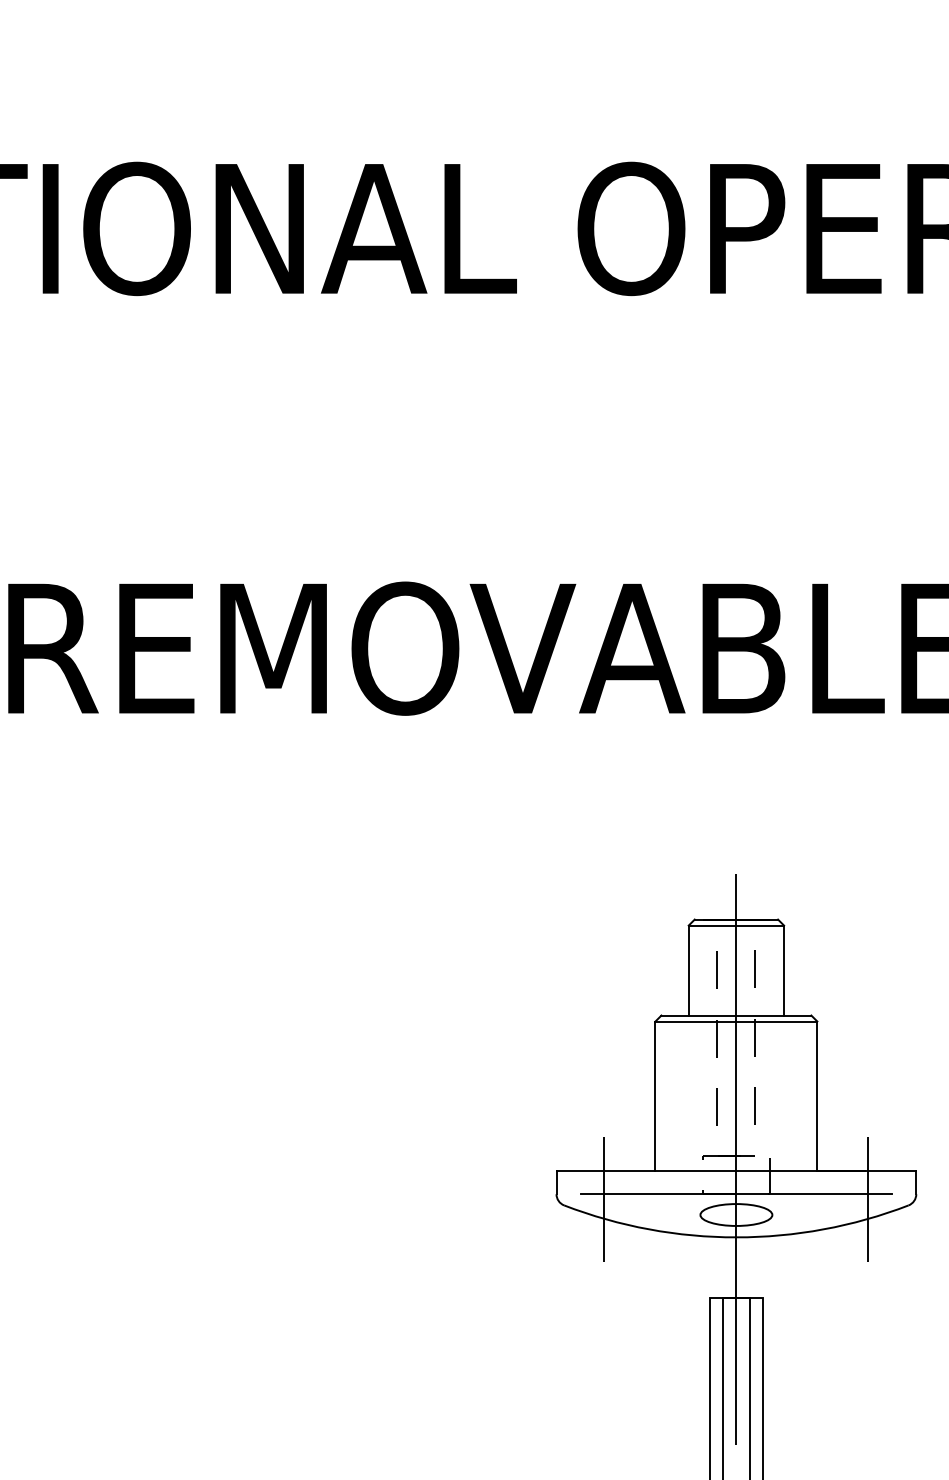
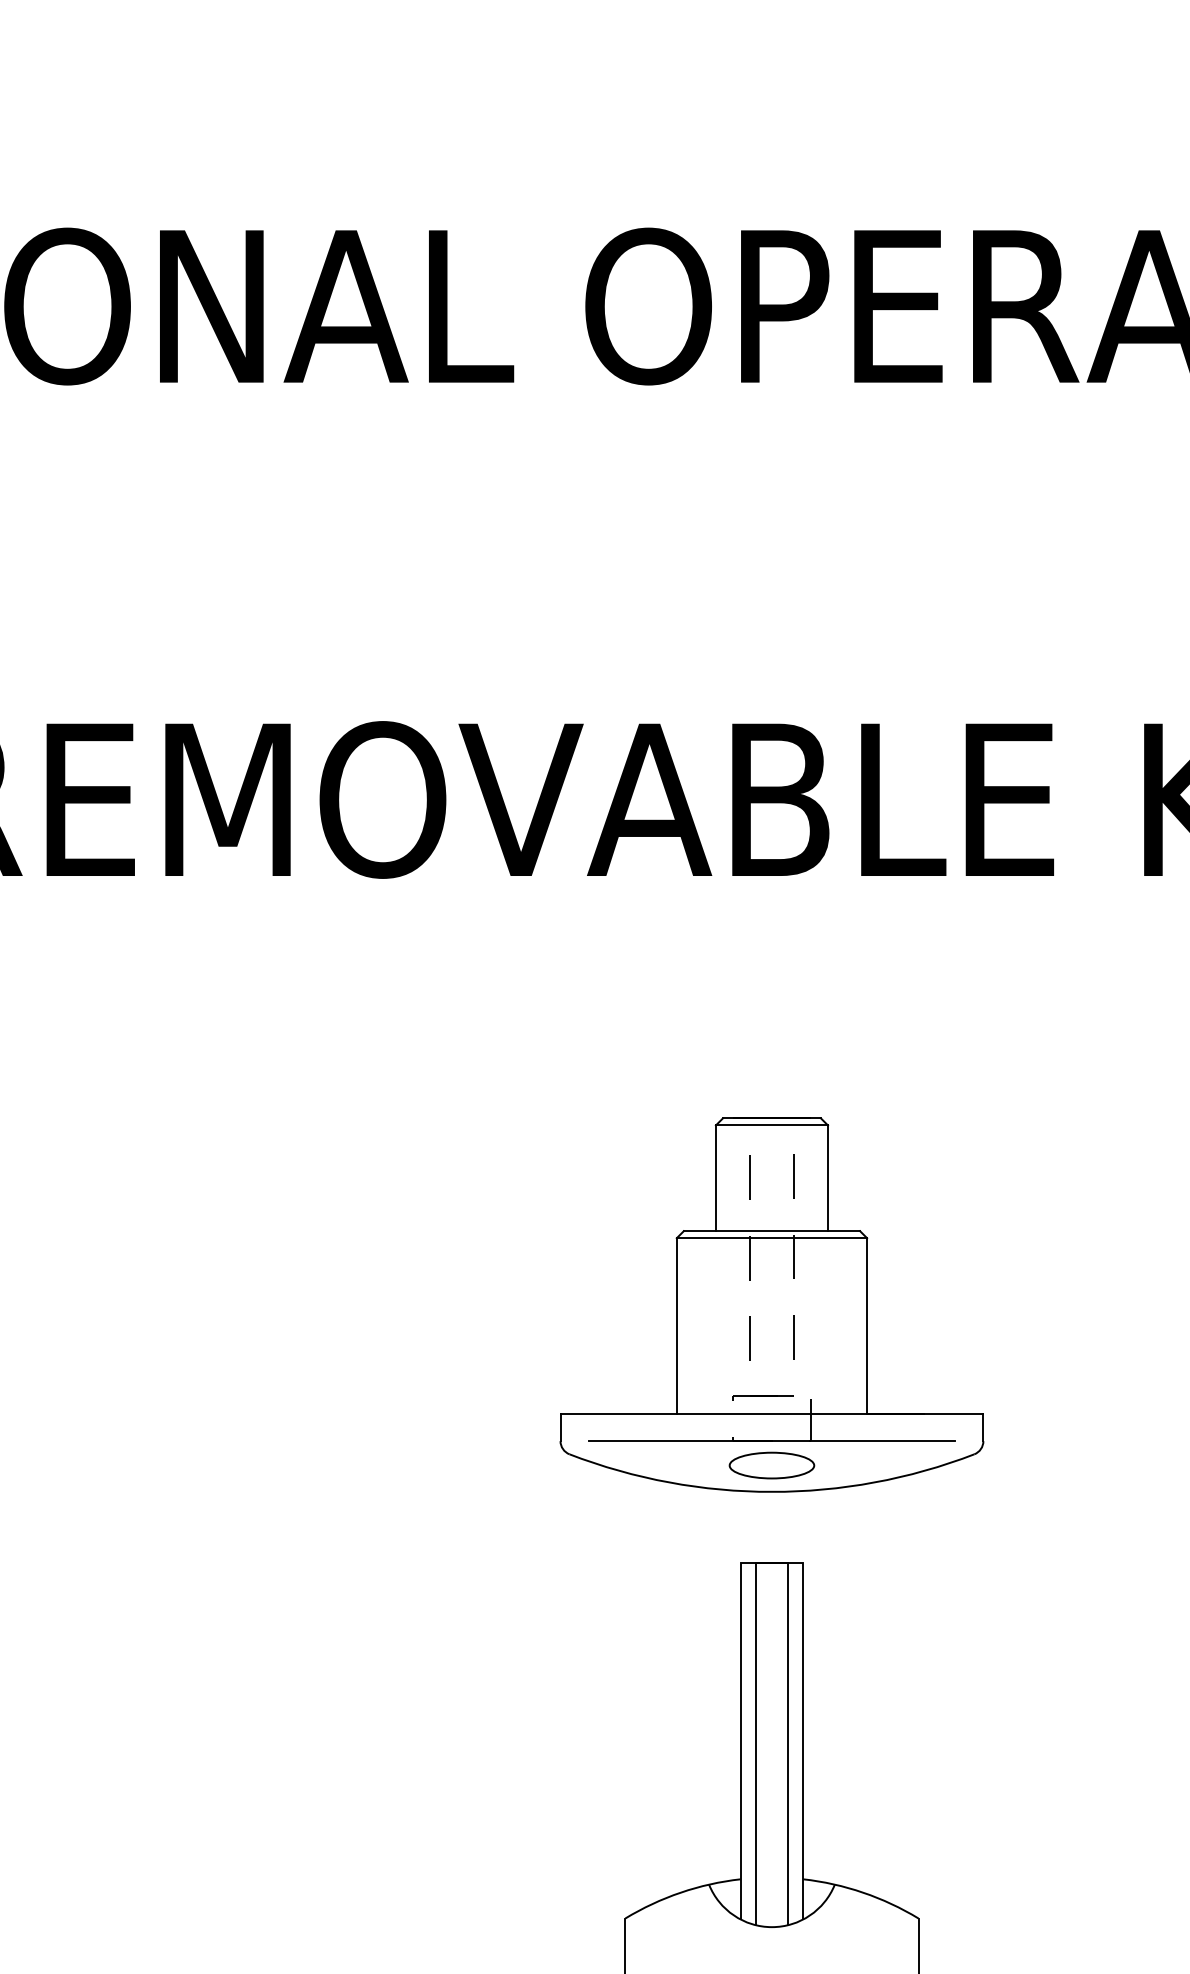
line: (736, 1171) -> (771, 1414), removed
line: (604, 1199) -> (616, 1447), removed
line: (868, 1199) -> (927, 1447), removed

